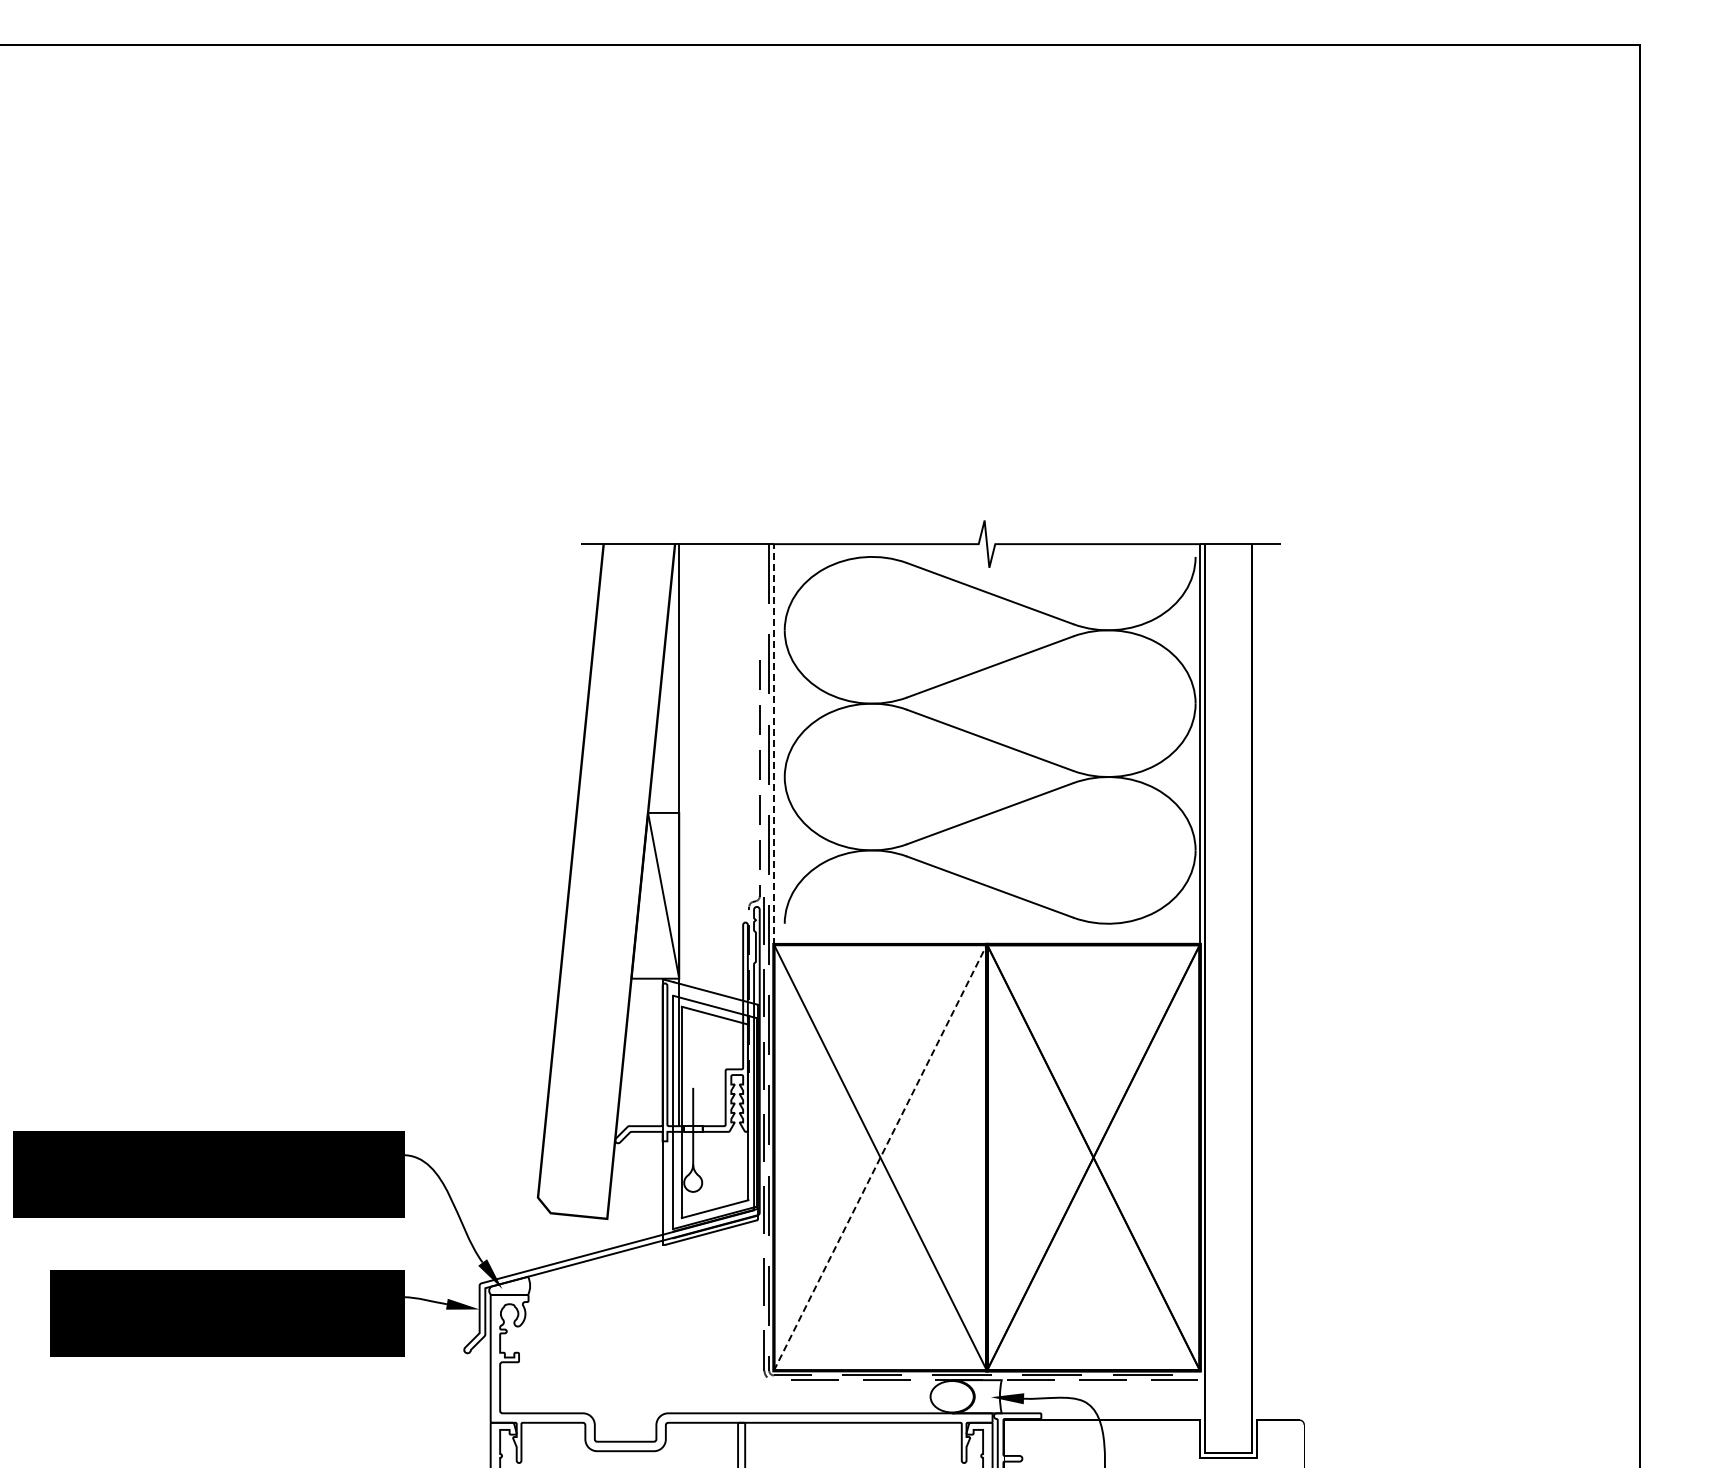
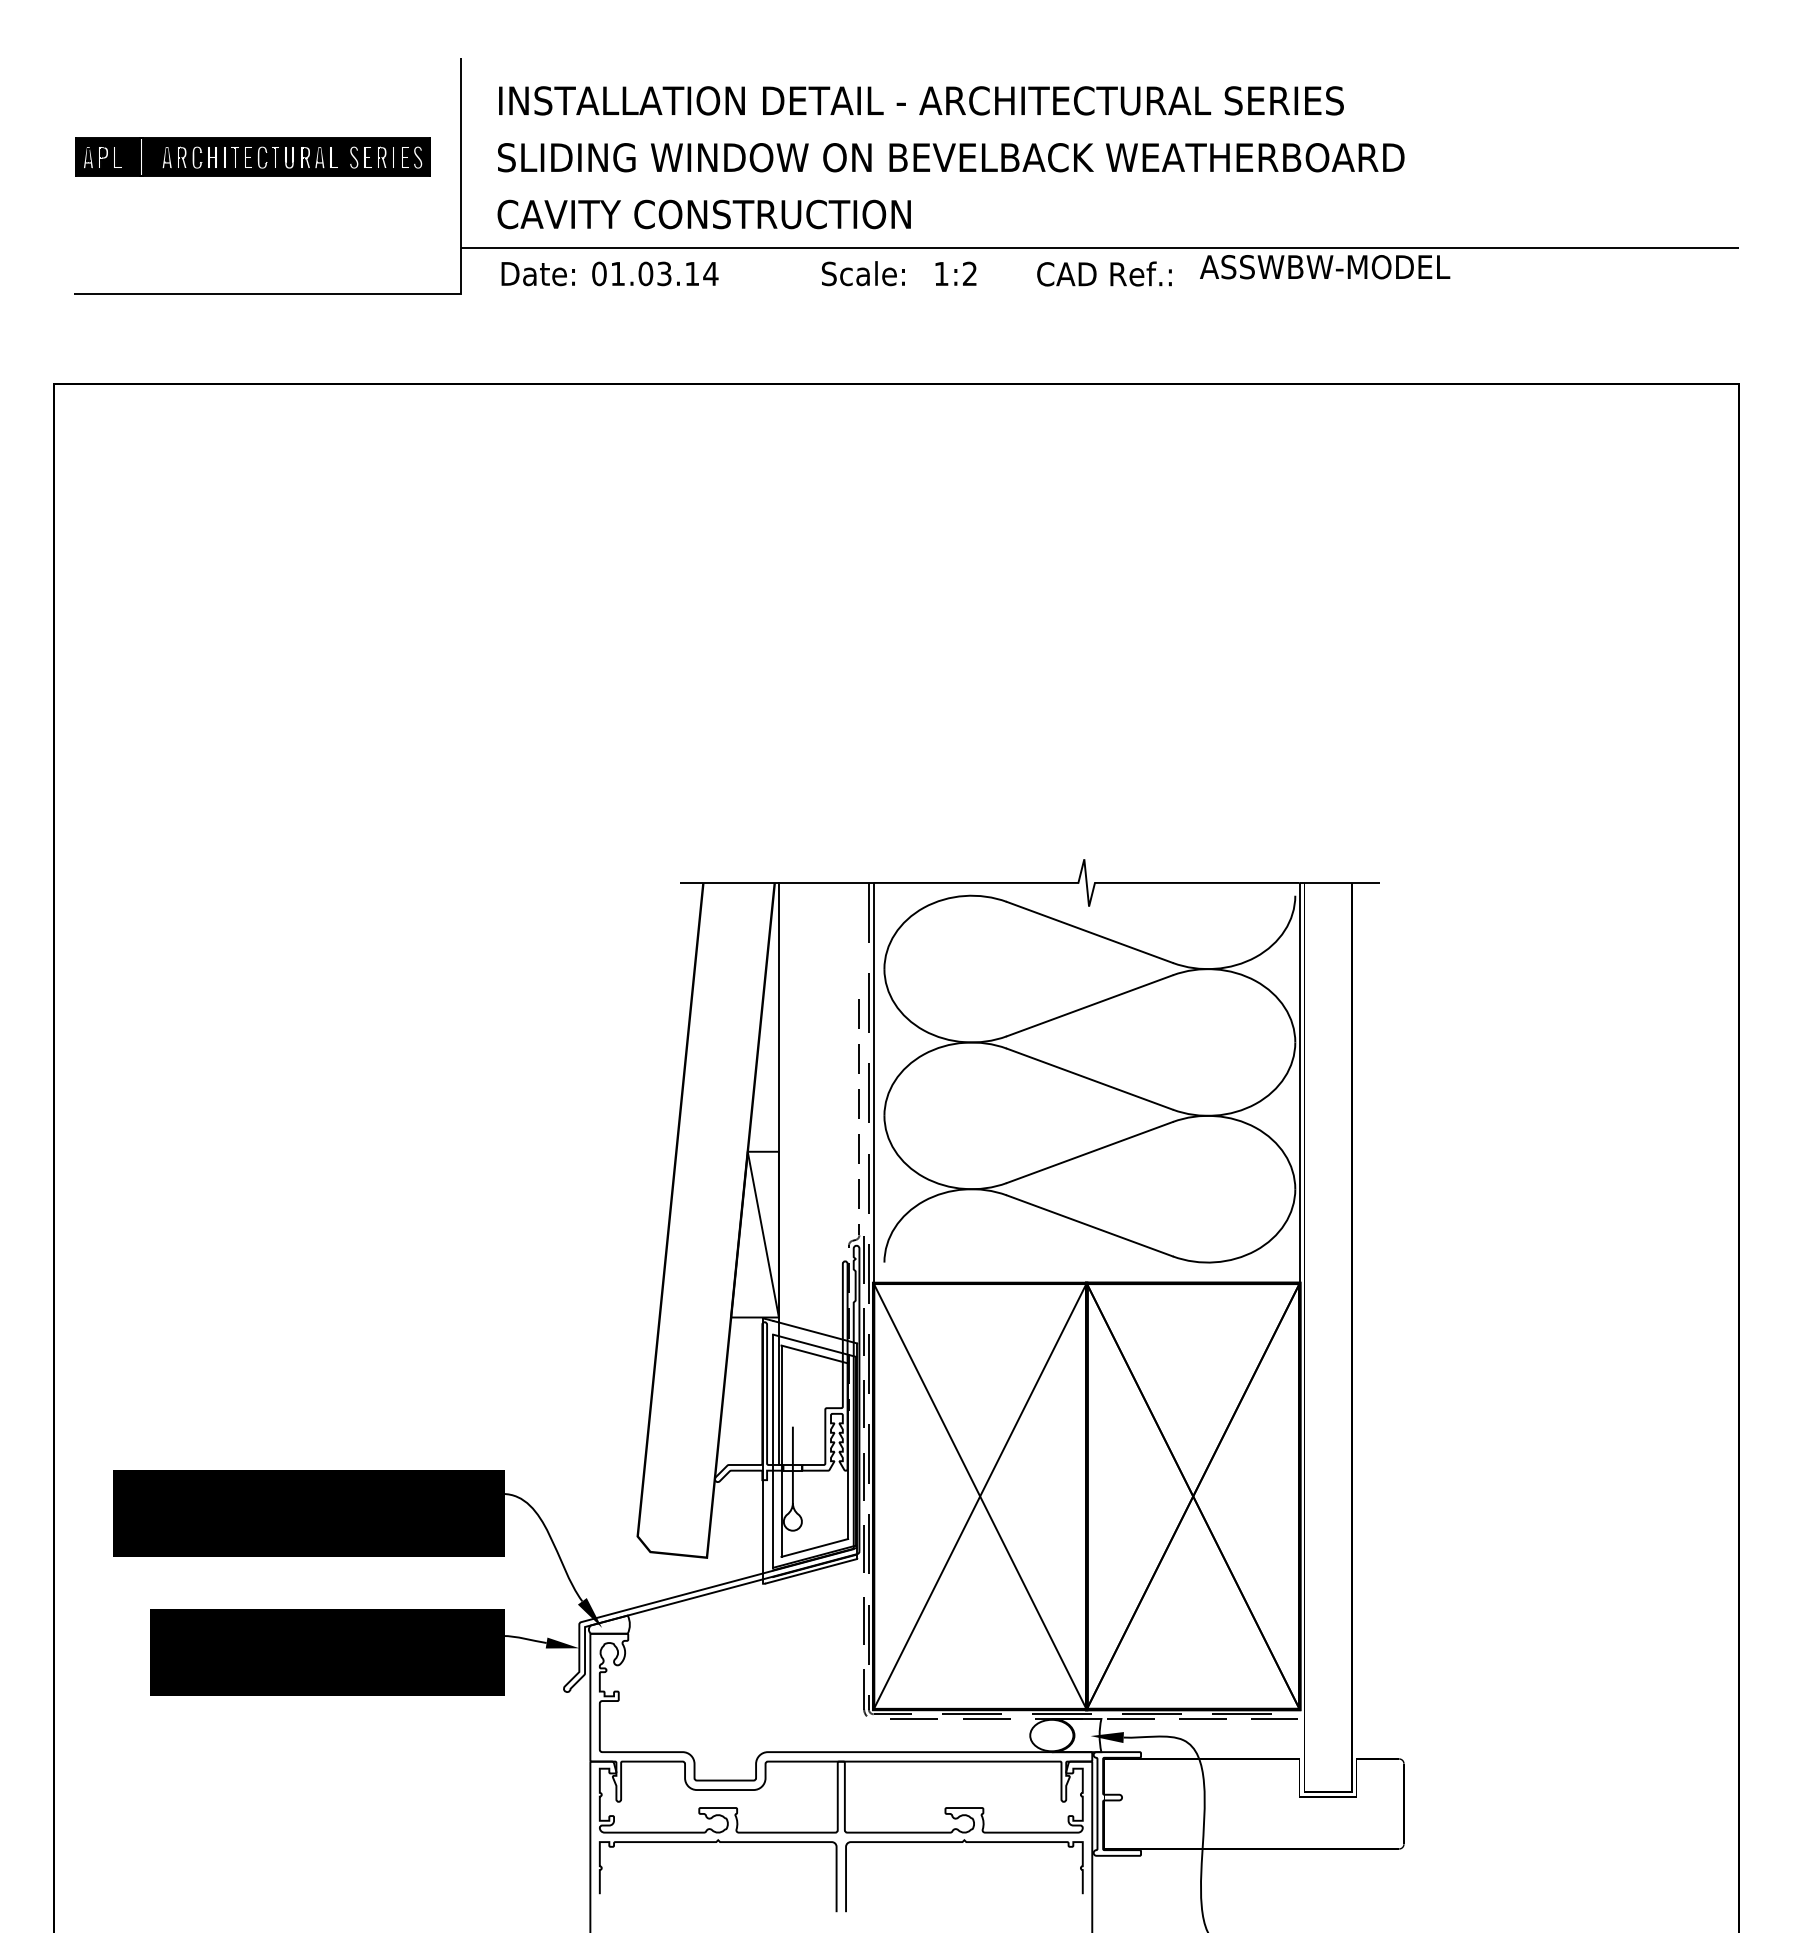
line: (773, 743) -> (873, 1082), dashed -> solid
line: (880, 1157) -> (980, 1496), dashed -> solid

